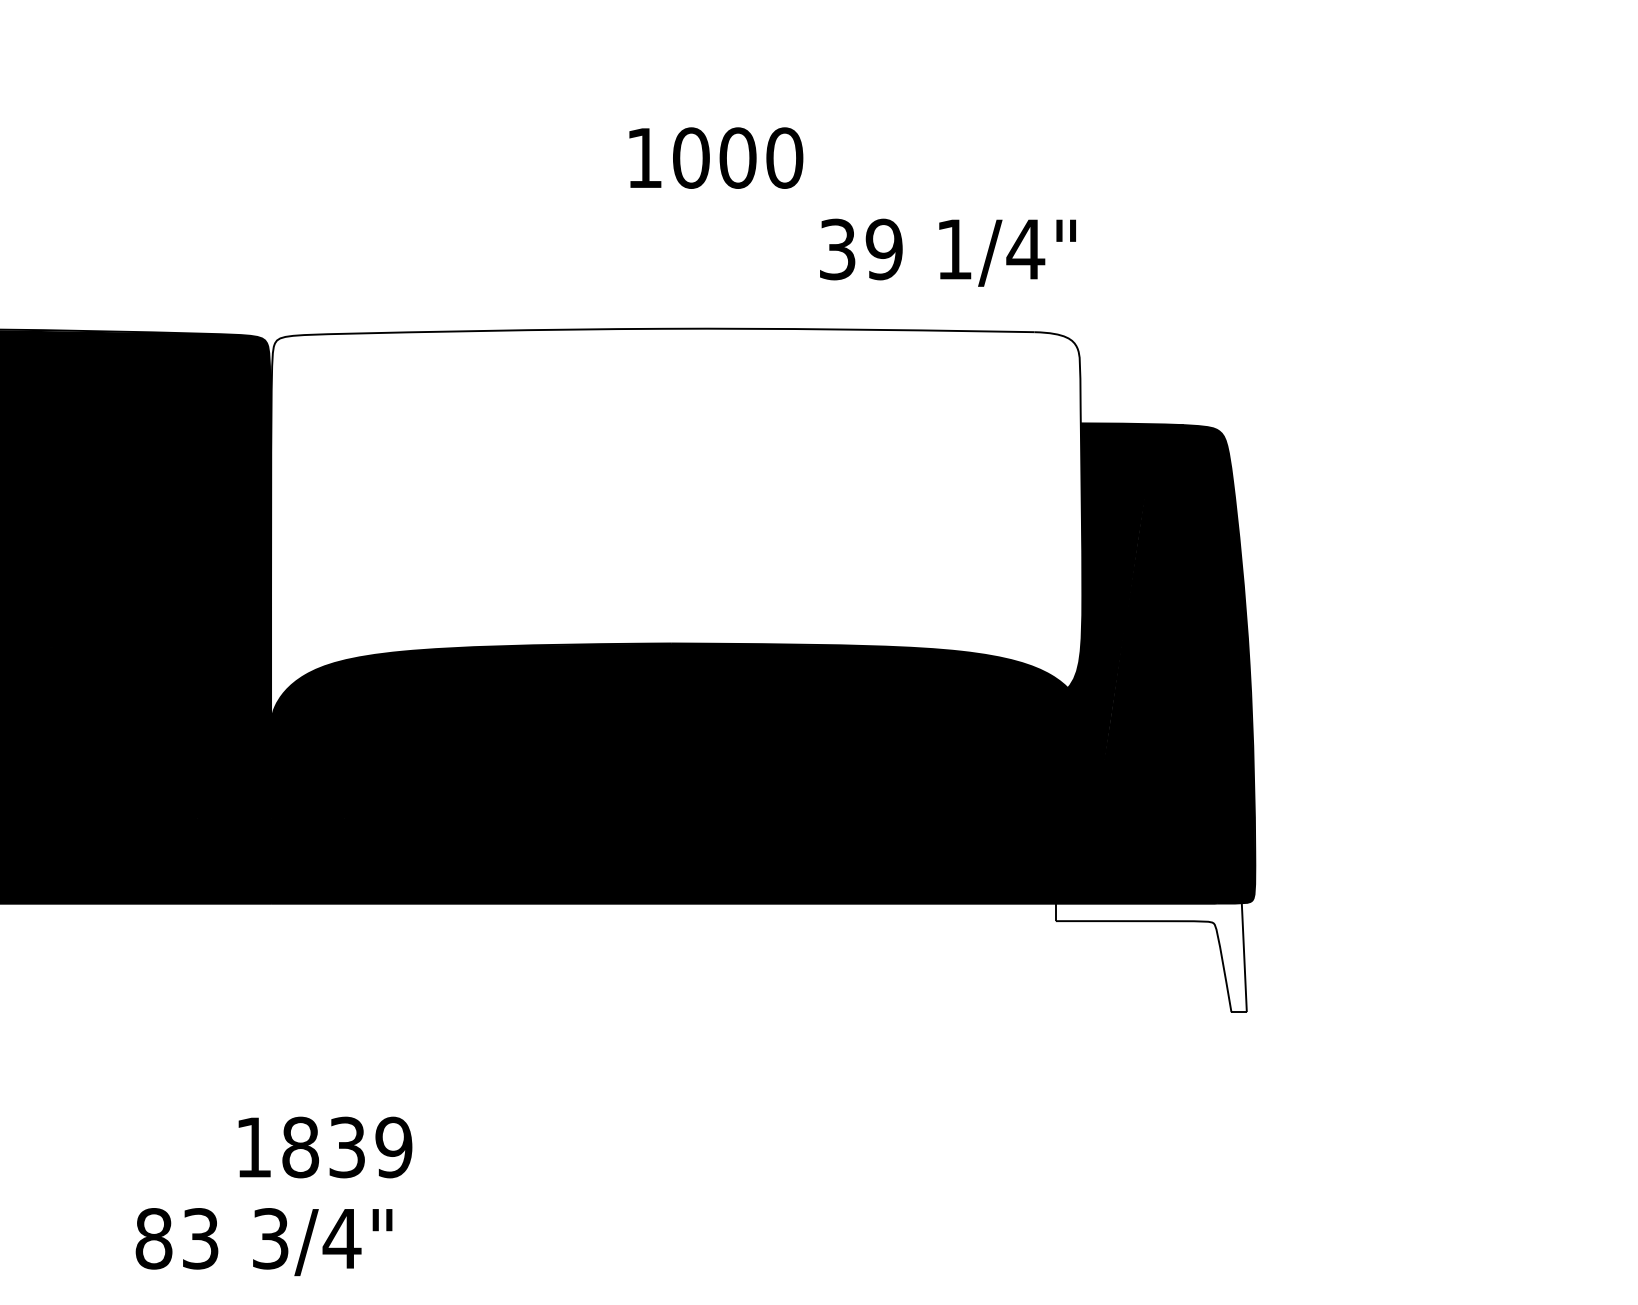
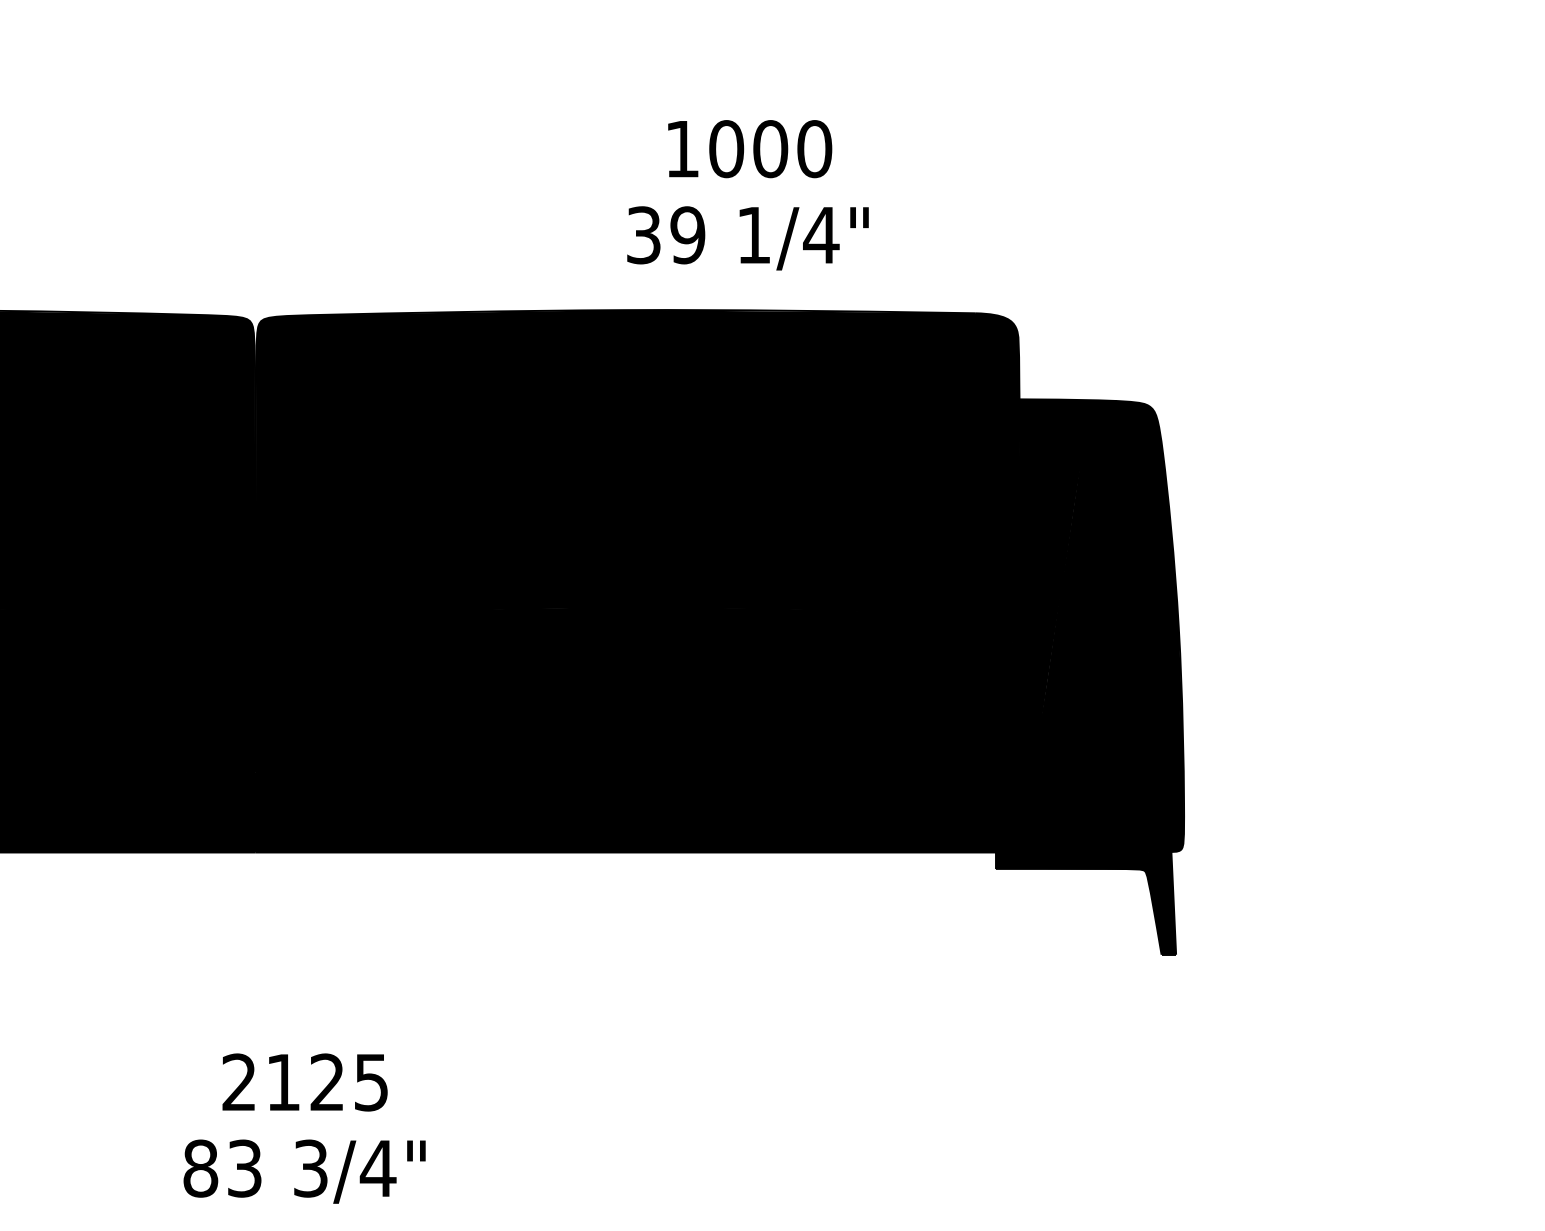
text: (716, 157) -> (750, 148), moved
text: (947, 252) -> (747, 238), moved
fill: (676, 531) -> (638, 501), added
fill: (1150, 957) -> (1085, 903), added
text: (324, 1147) -> (305, 1082), 1839 -> 2125
text: (263, 1242) -> (304, 1172), moved

